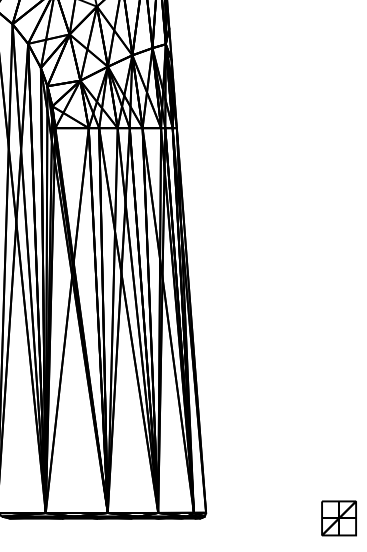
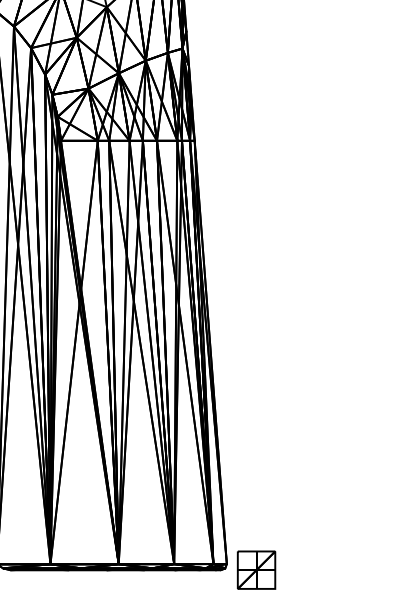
part: (338, 518) -> (255, 570), moved

